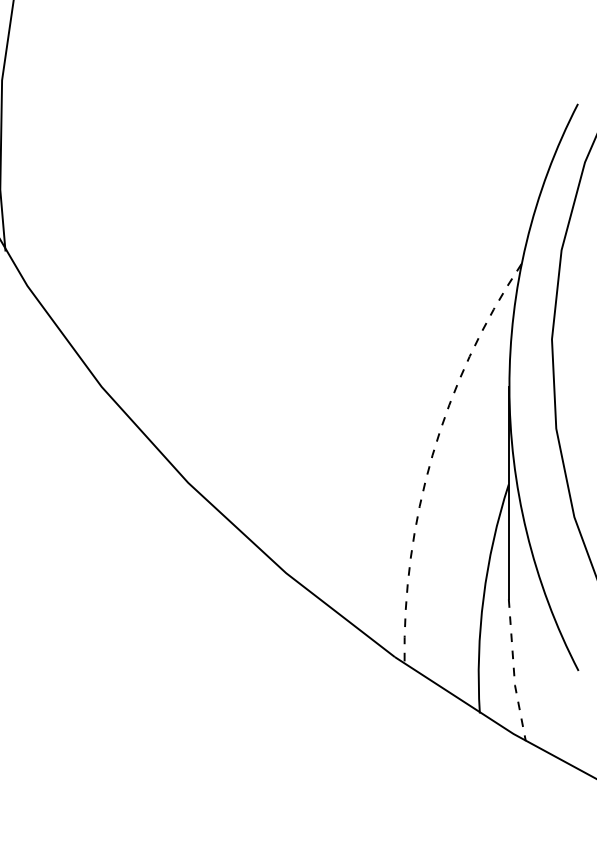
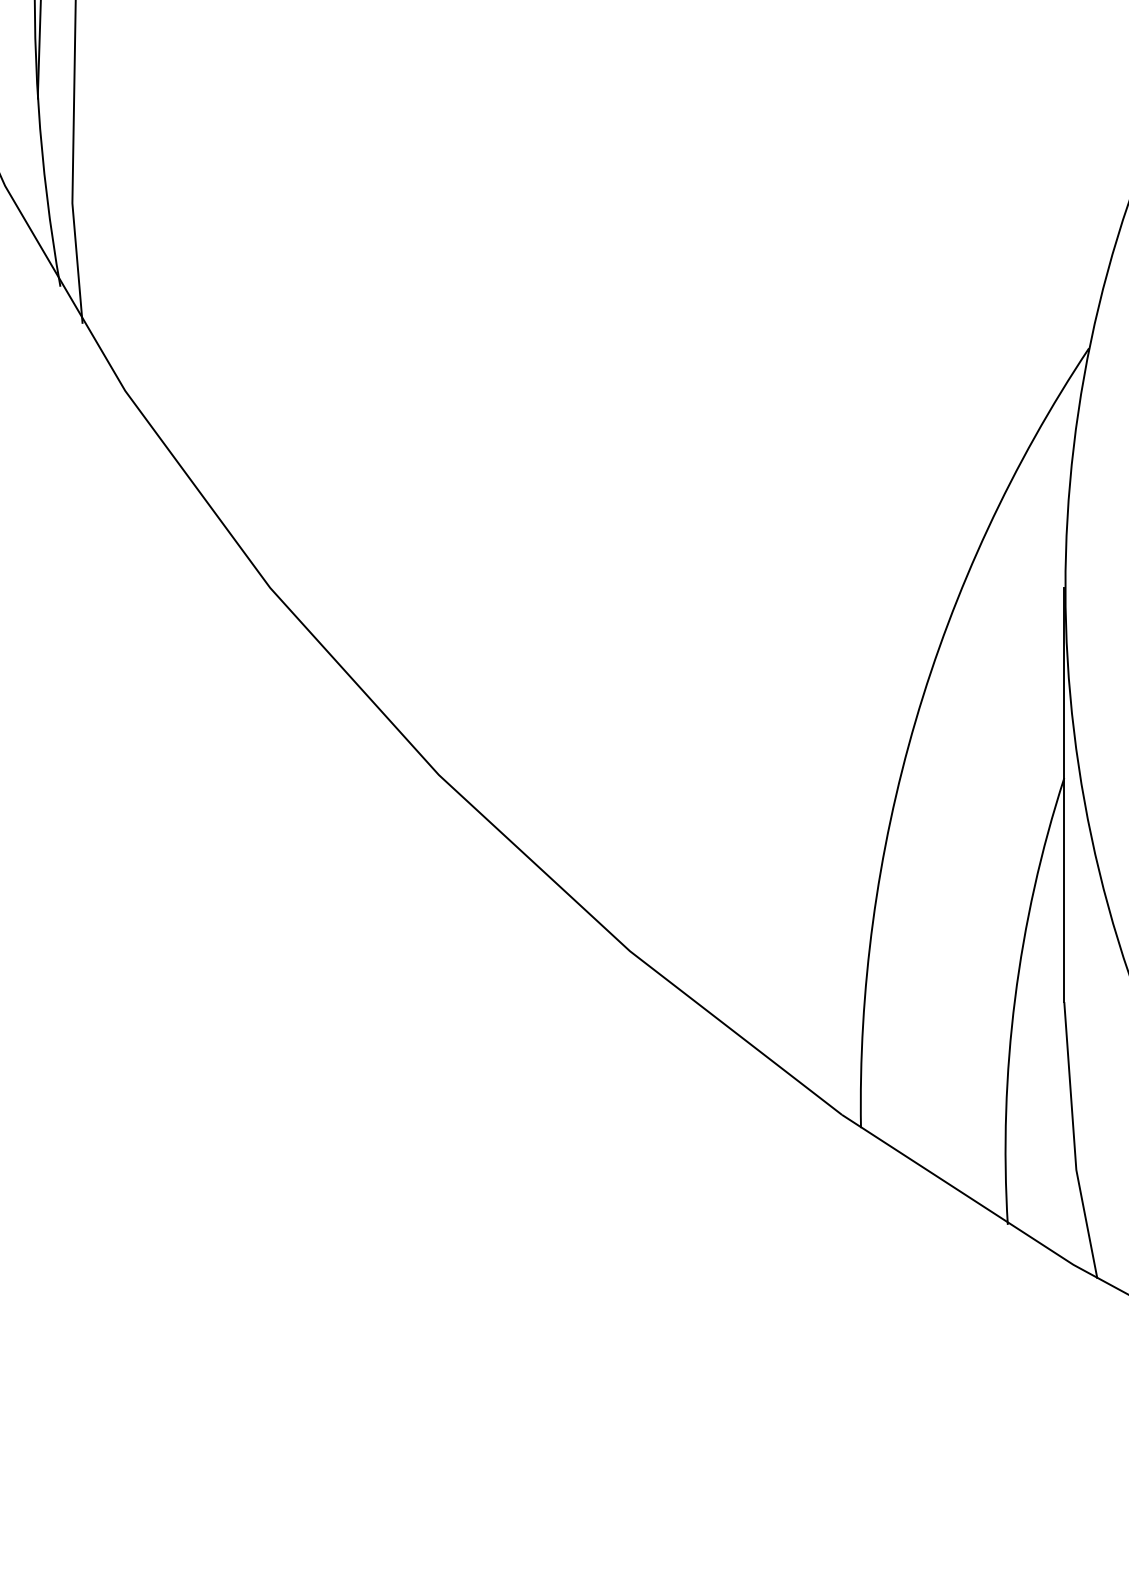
arc: (432, 455) -> (915, 721), dashed -> solid
line: (514, 671) -> (1075, 1143), dashed -> solid

